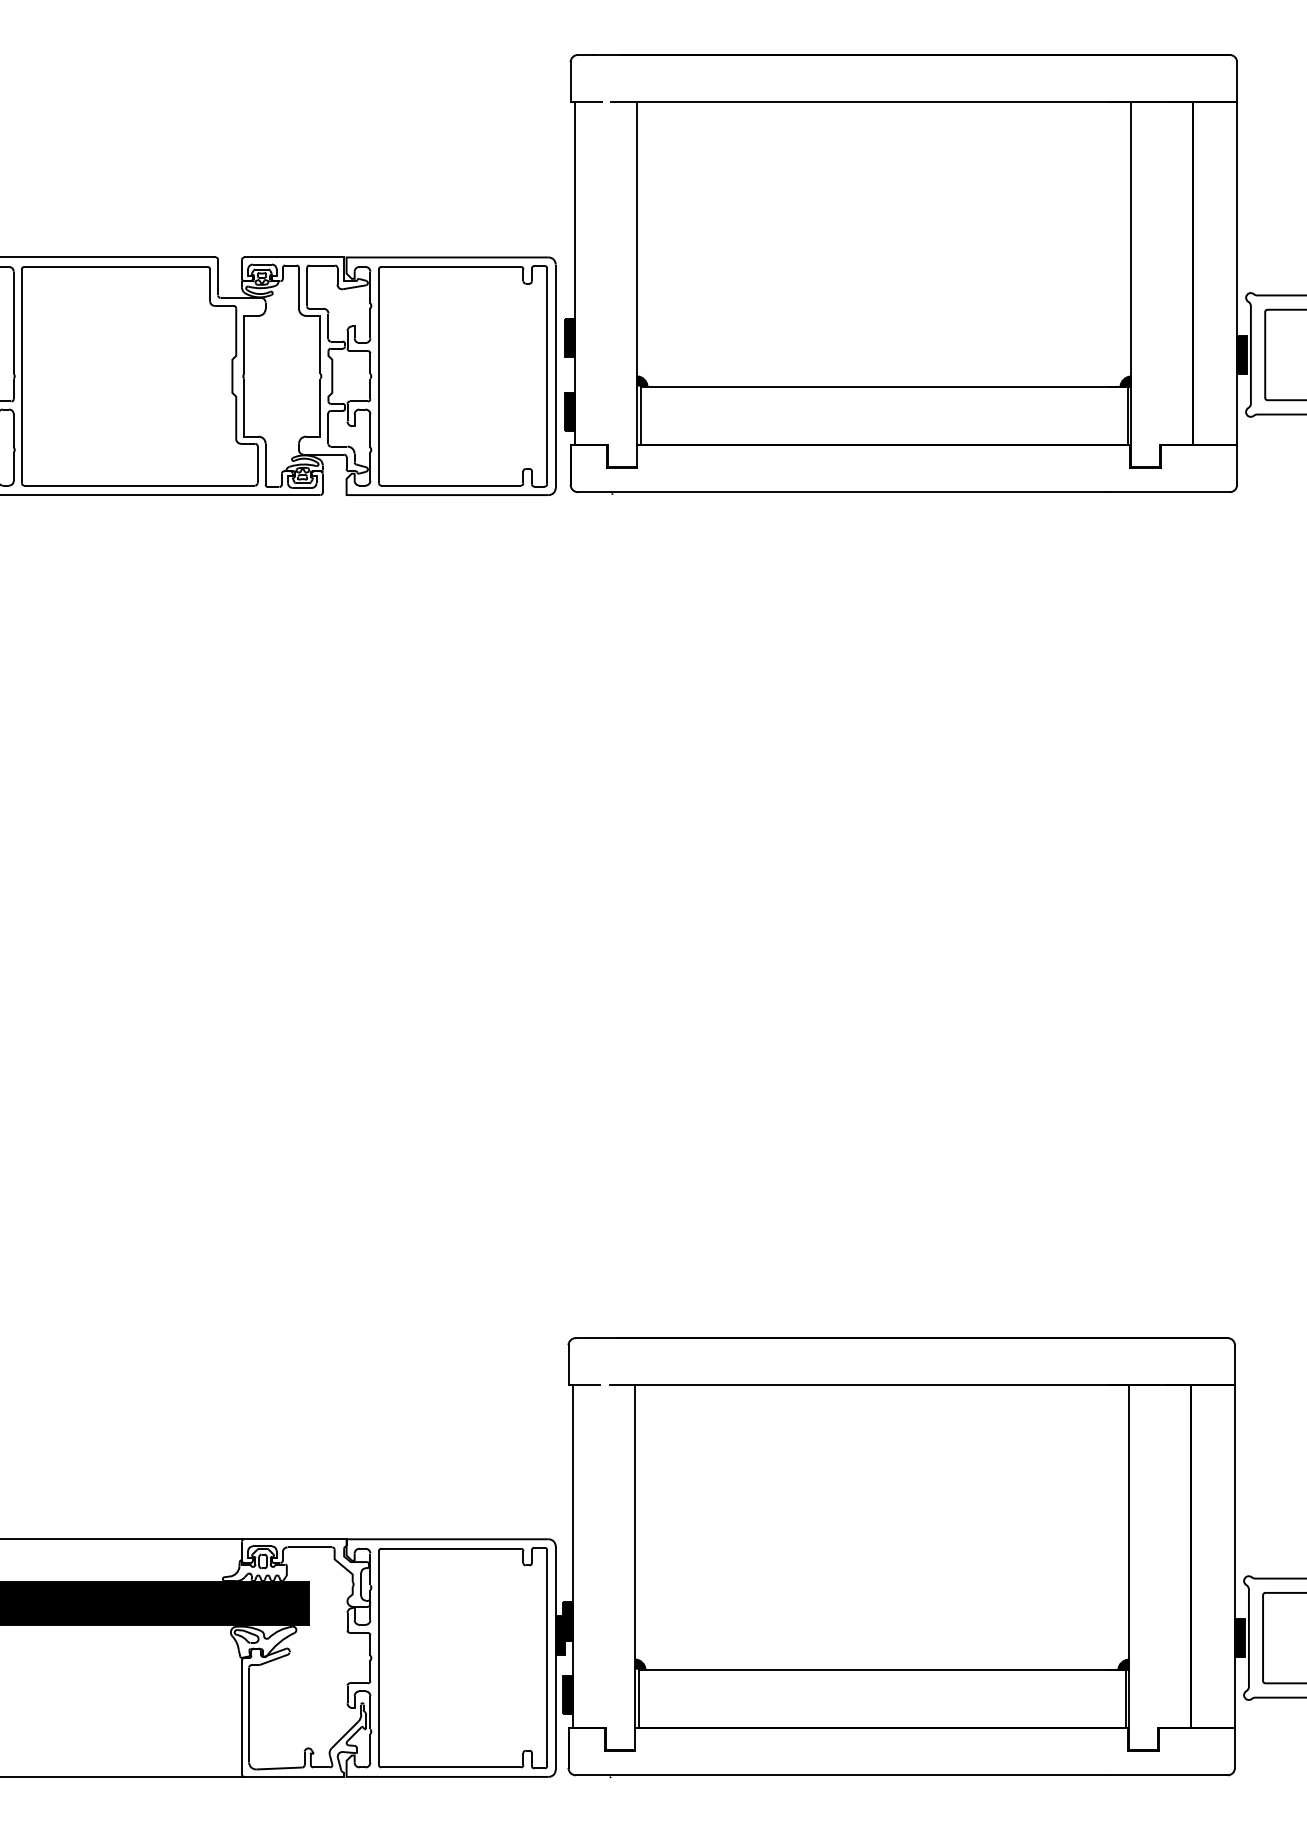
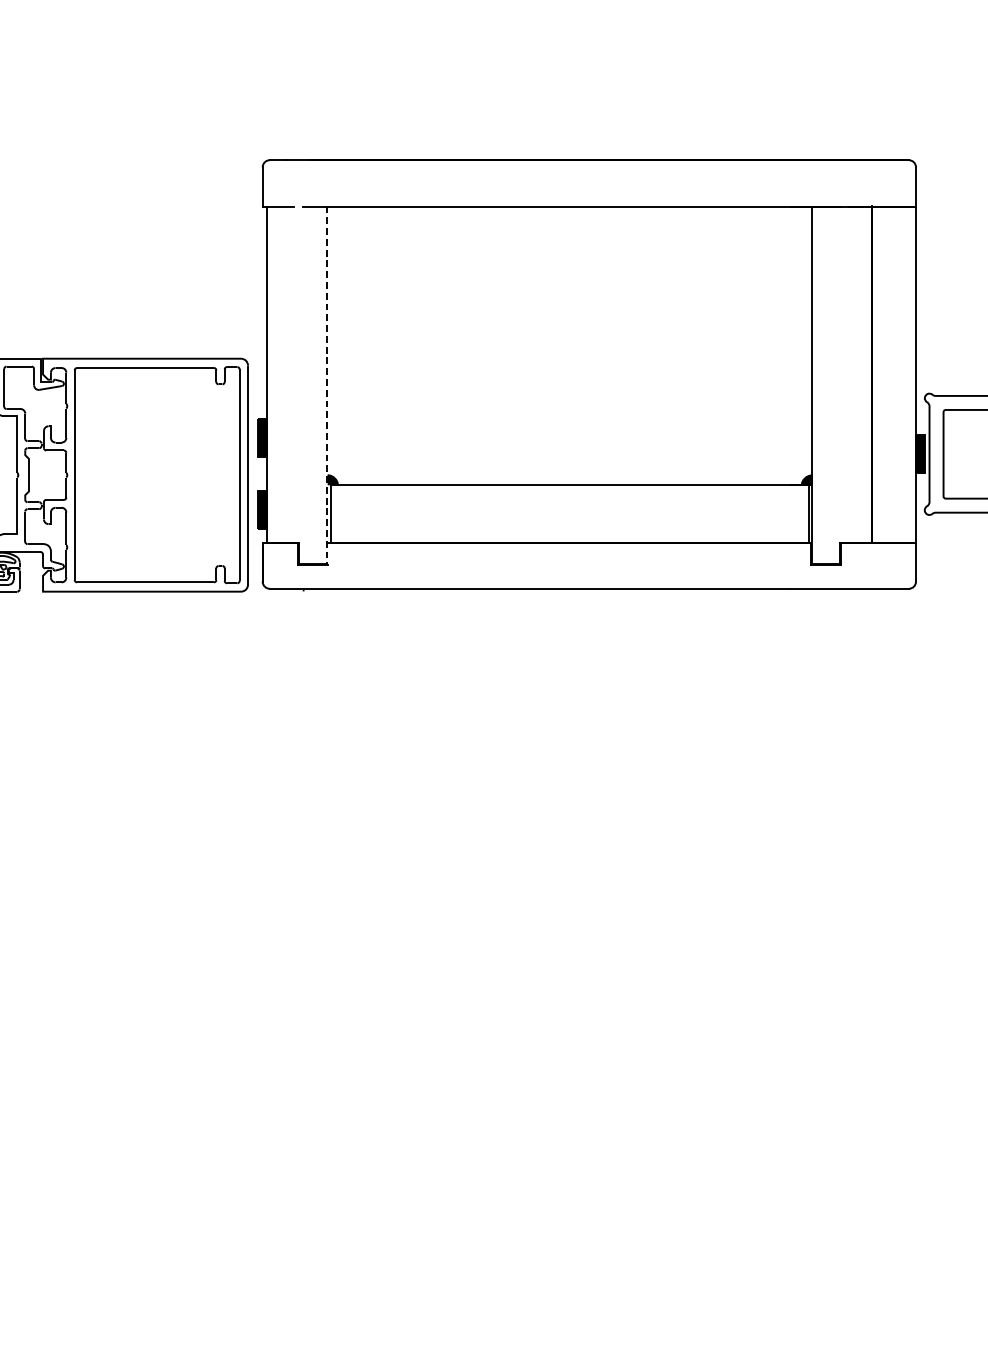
line: (636, 284) -> (327, 385), solid -> dashed

